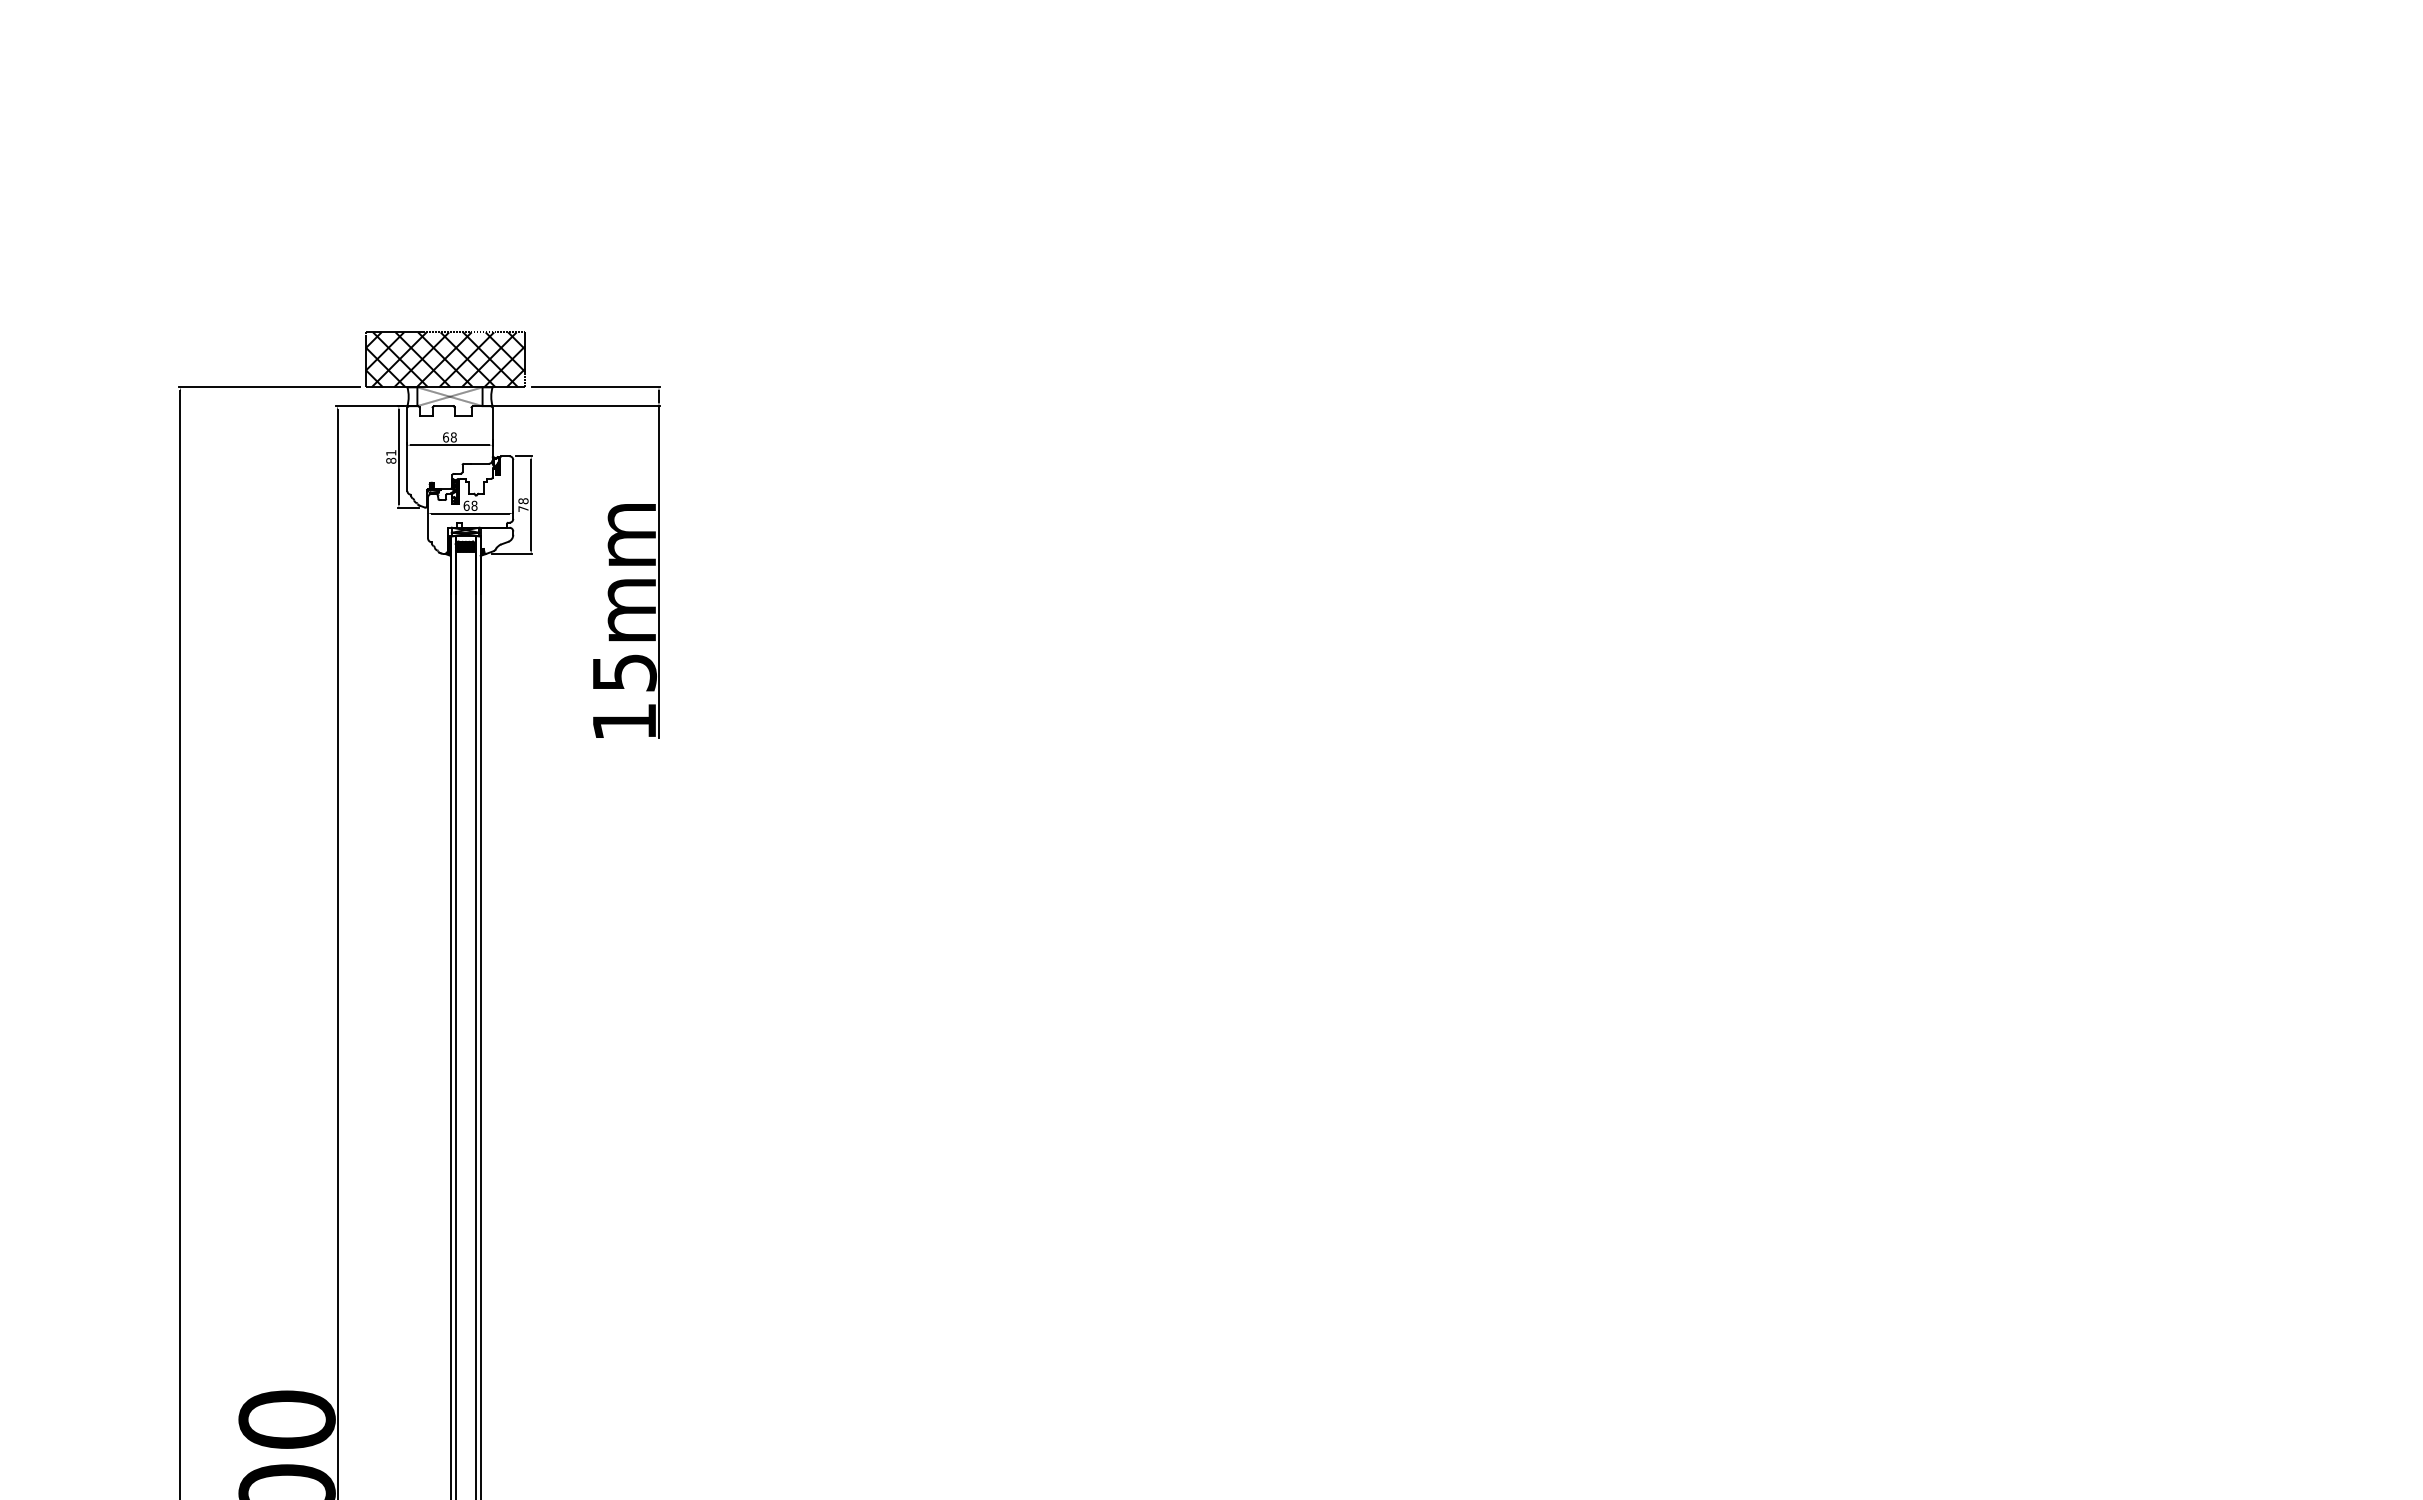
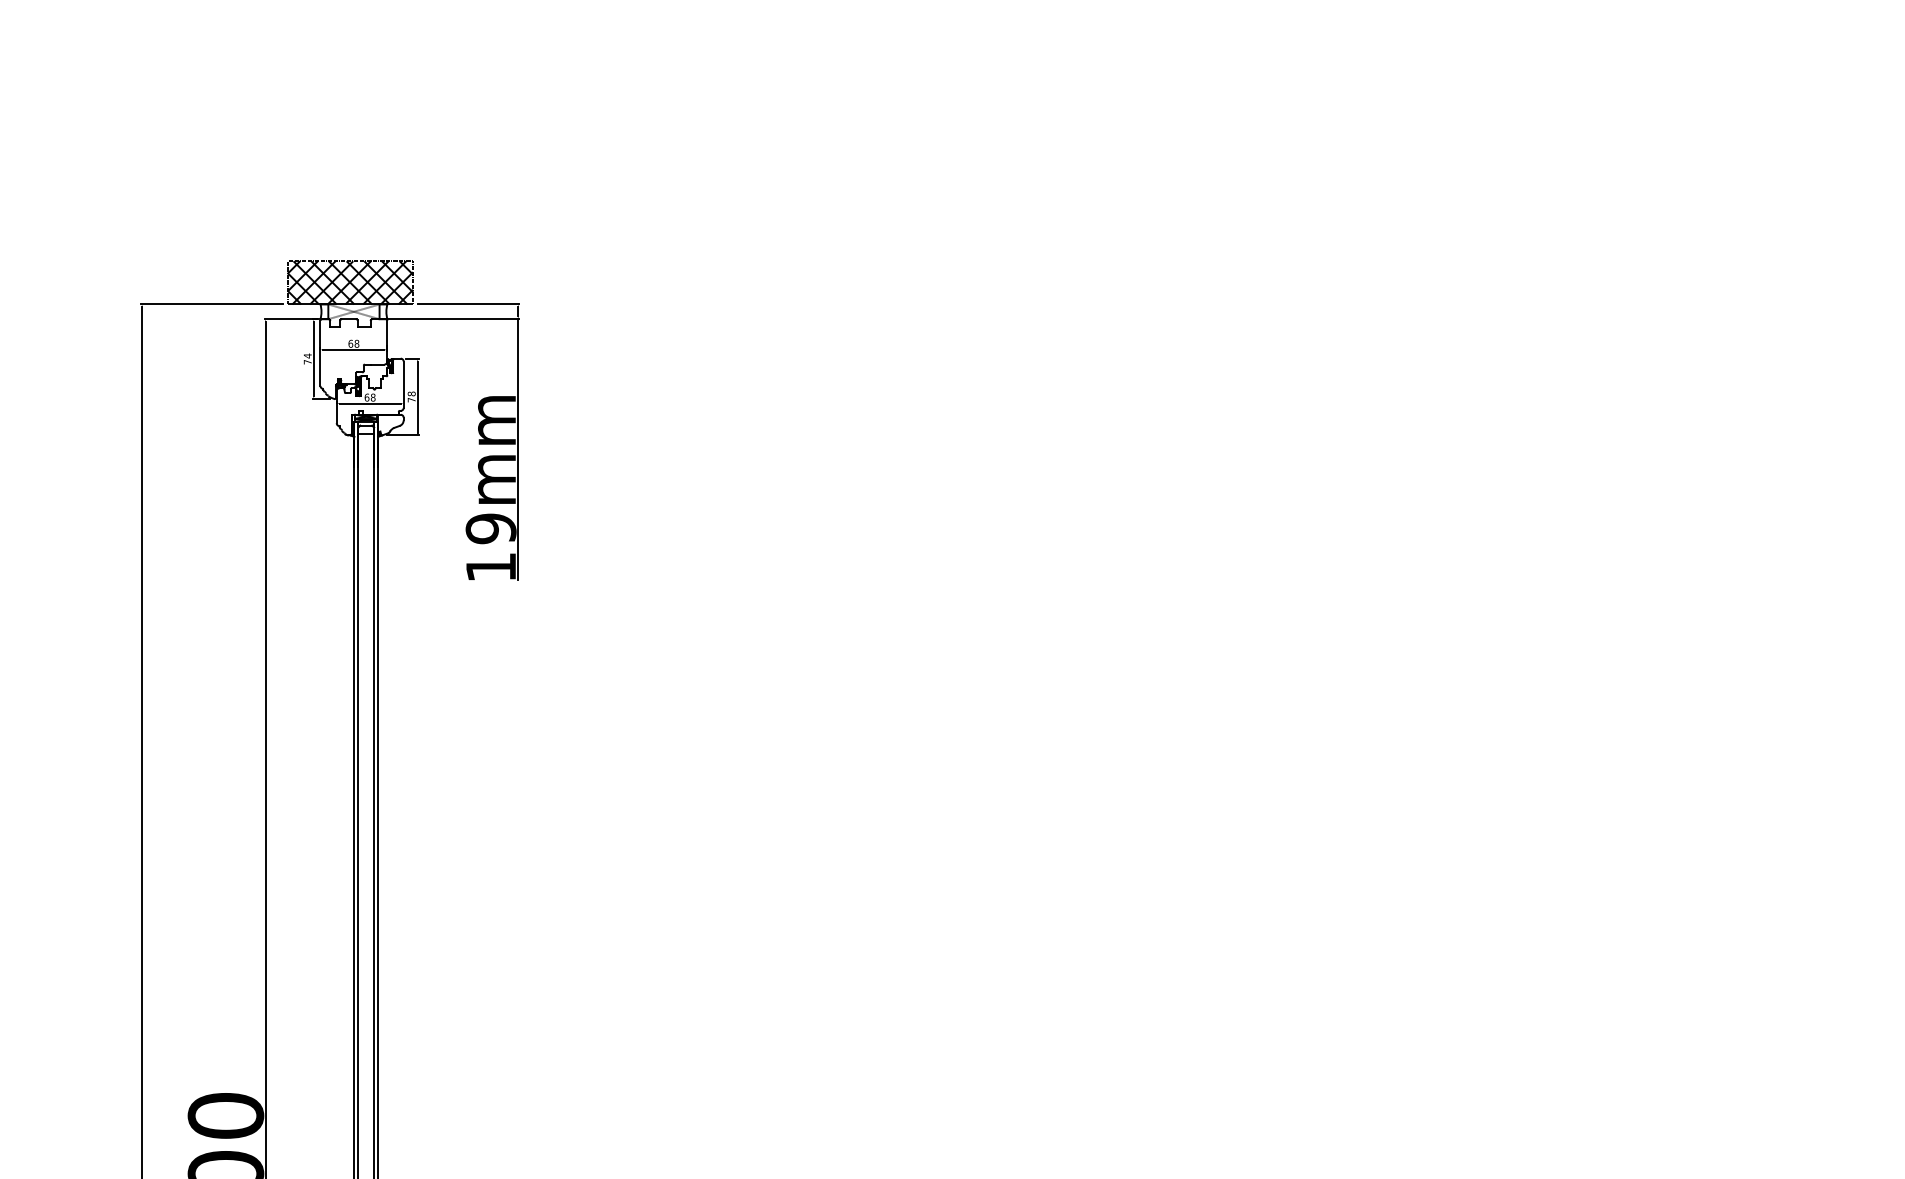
text: (391, 456) -> (307, 358), 81 -> 74
hatch: (465, 546) -> (366, 429), removed
text: (624, 672) -> (491, 528), 15mm -> 19mm

